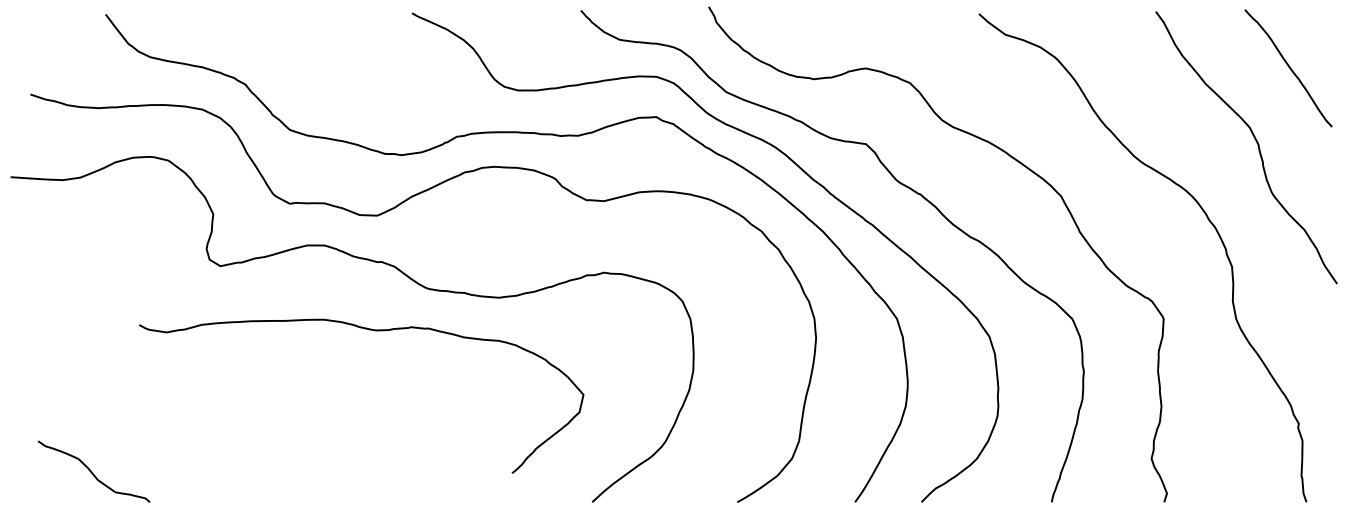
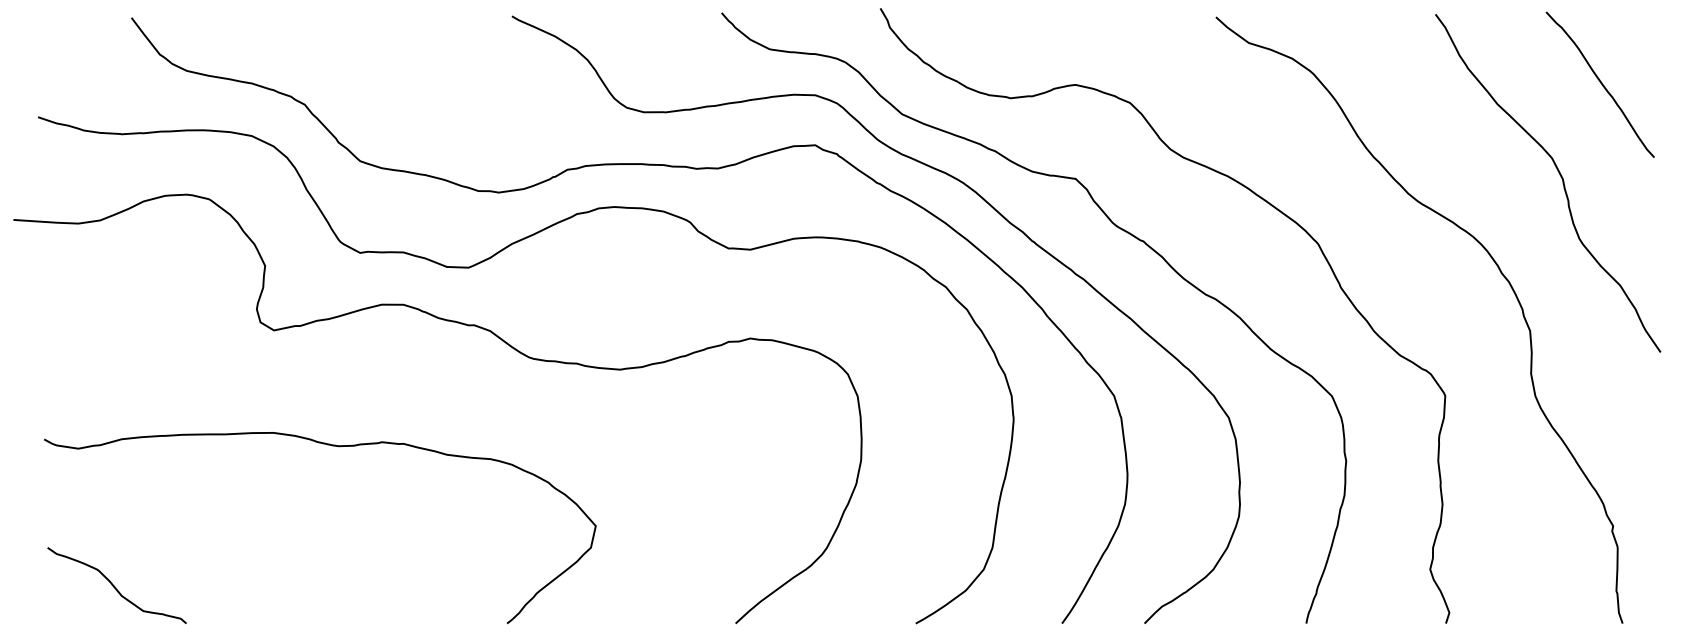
curve: (371, 330) -> (332, 446), moved

